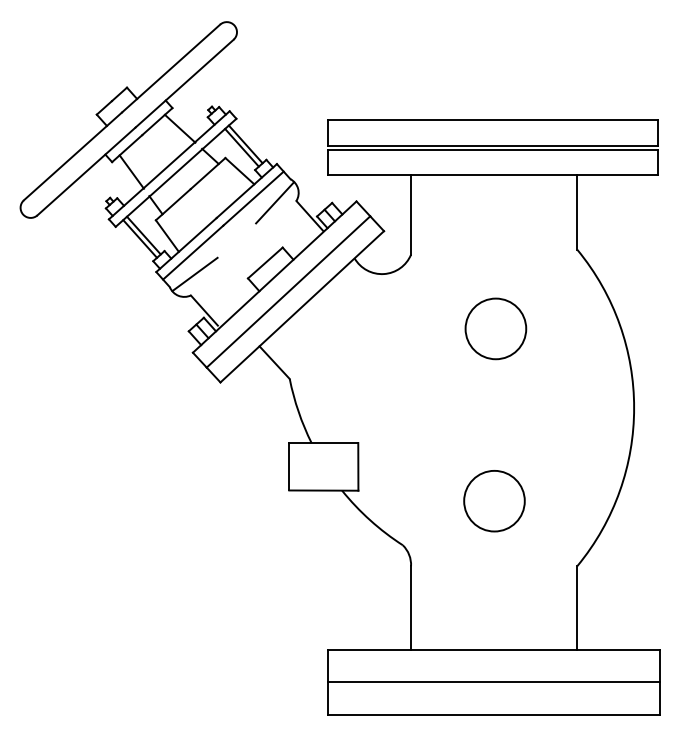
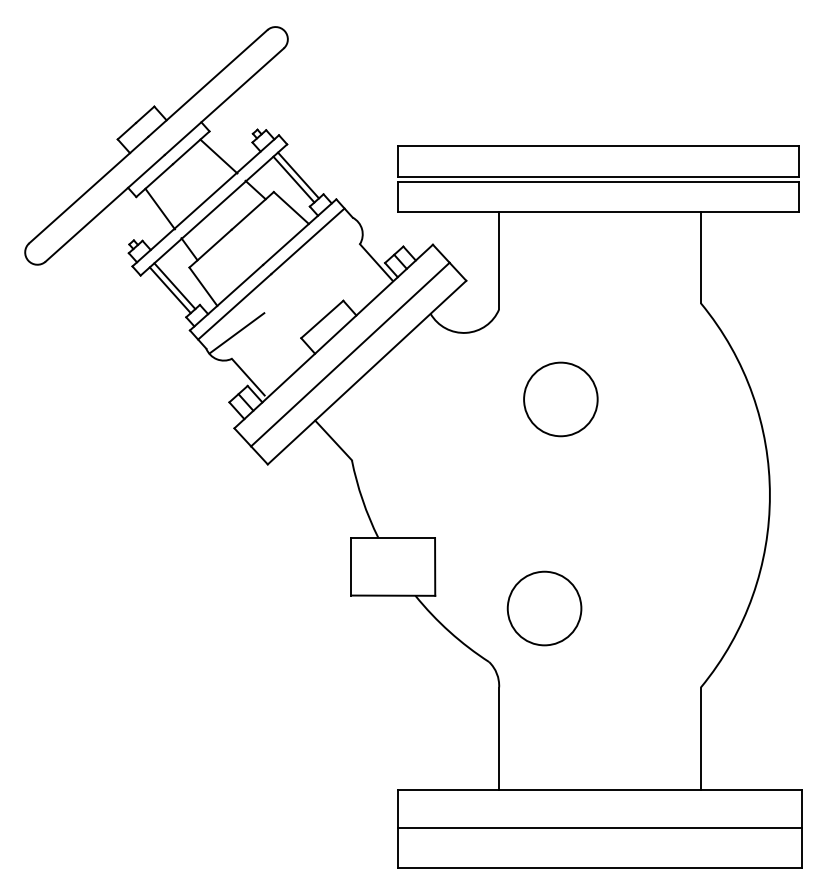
line: (275, 202) -> (334, 246), removed
circle: (495, 328) -> (560, 398), moved
circle: (494, 501) -> (544, 608), moved

